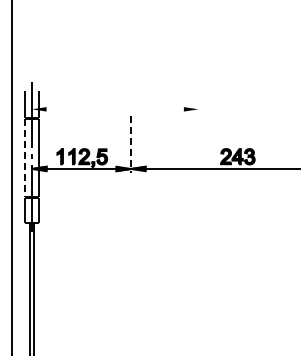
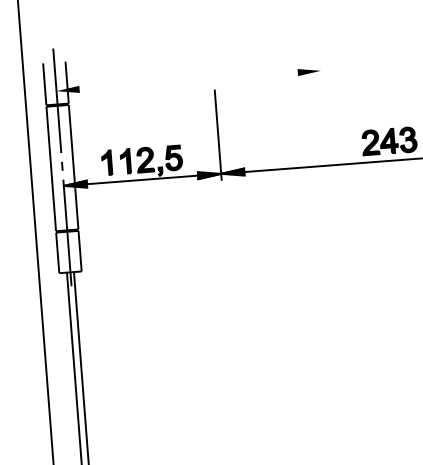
line: (131, 144) -> (218, 134), dashed -> solid
line: (25, 158) -> (52, 170), dashed -> solid

